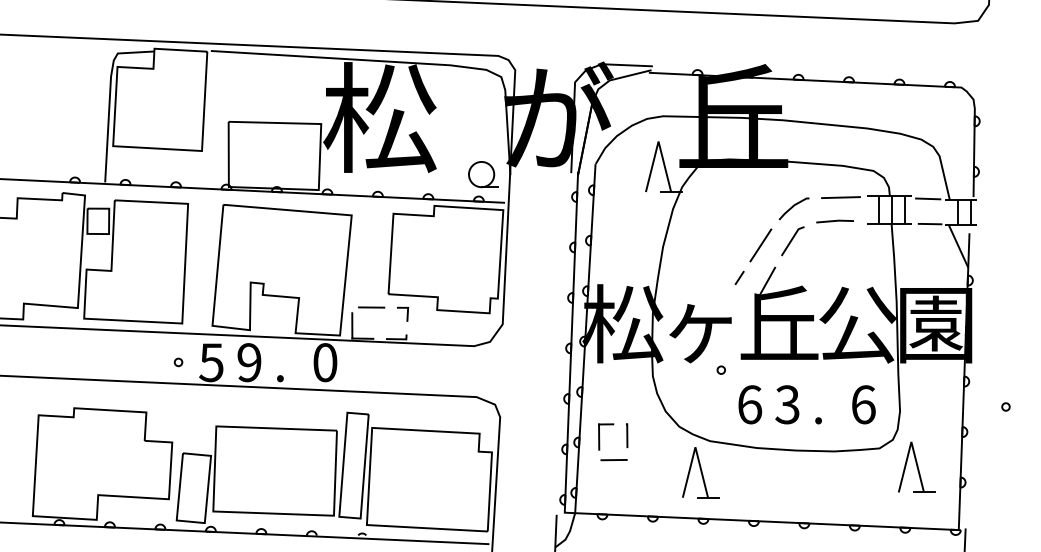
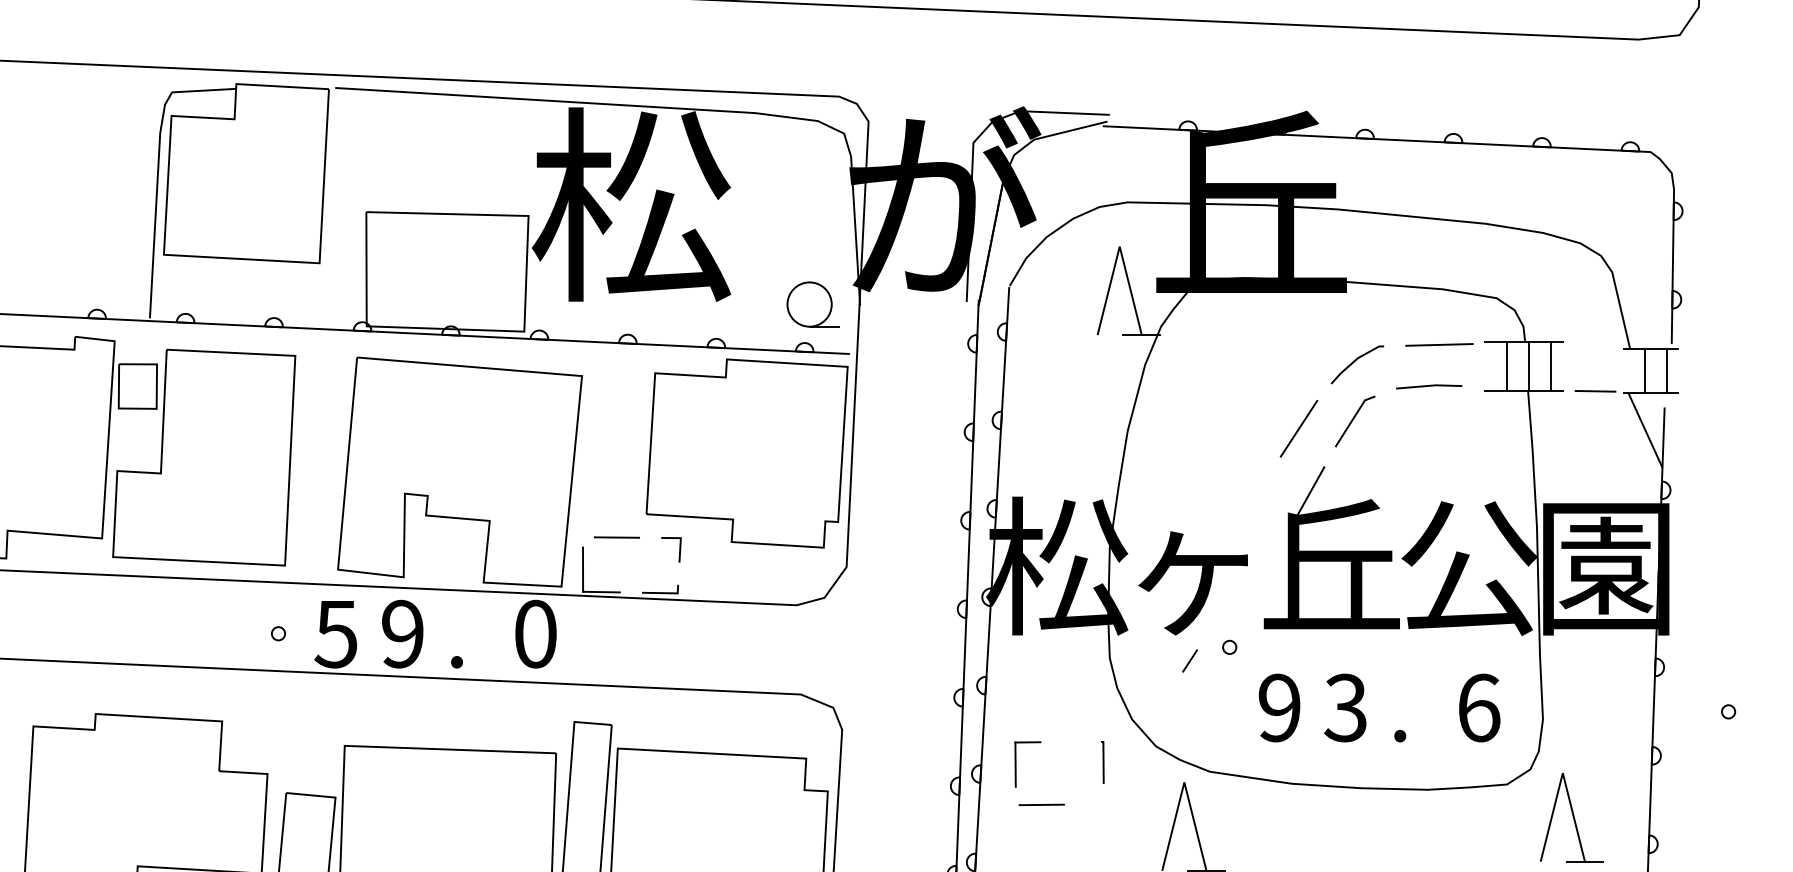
line: (928, 198) -> (1592, 346), removed
line: (739, 277) -> (1189, 660), moved
text: (750, 404) -> (1280, 707), 6 -> 9
line: (627, 435) -> (1103, 761), moved

